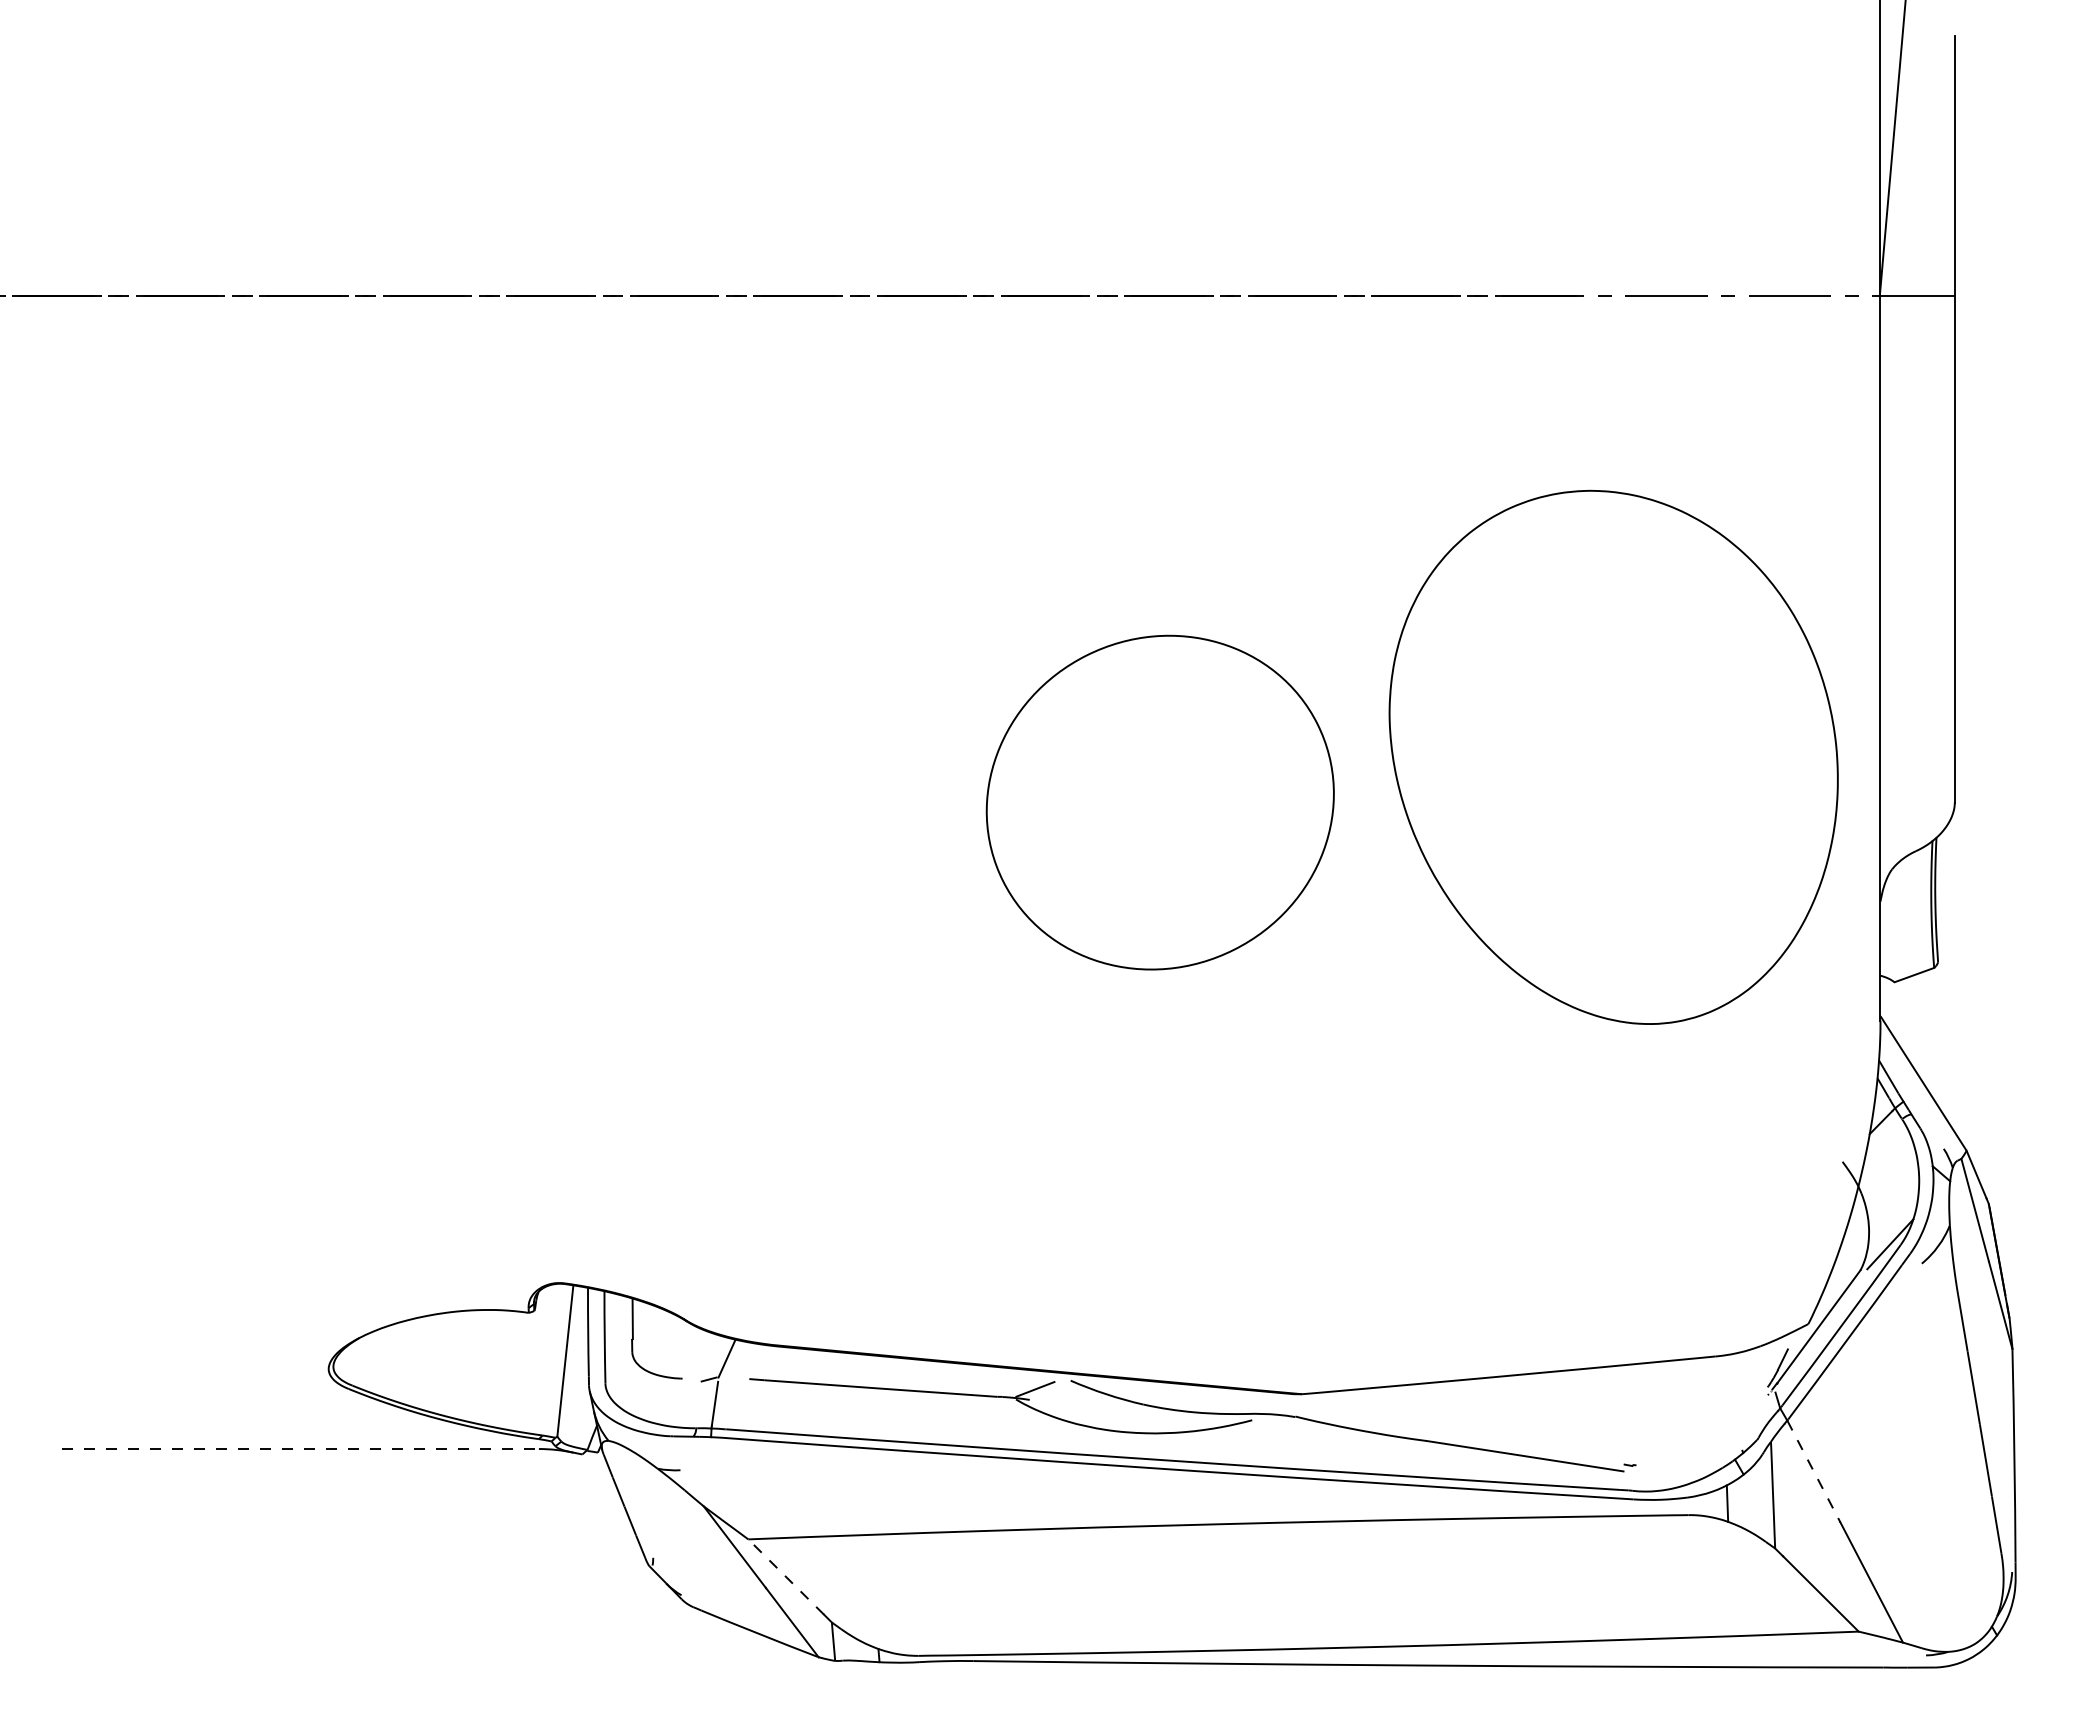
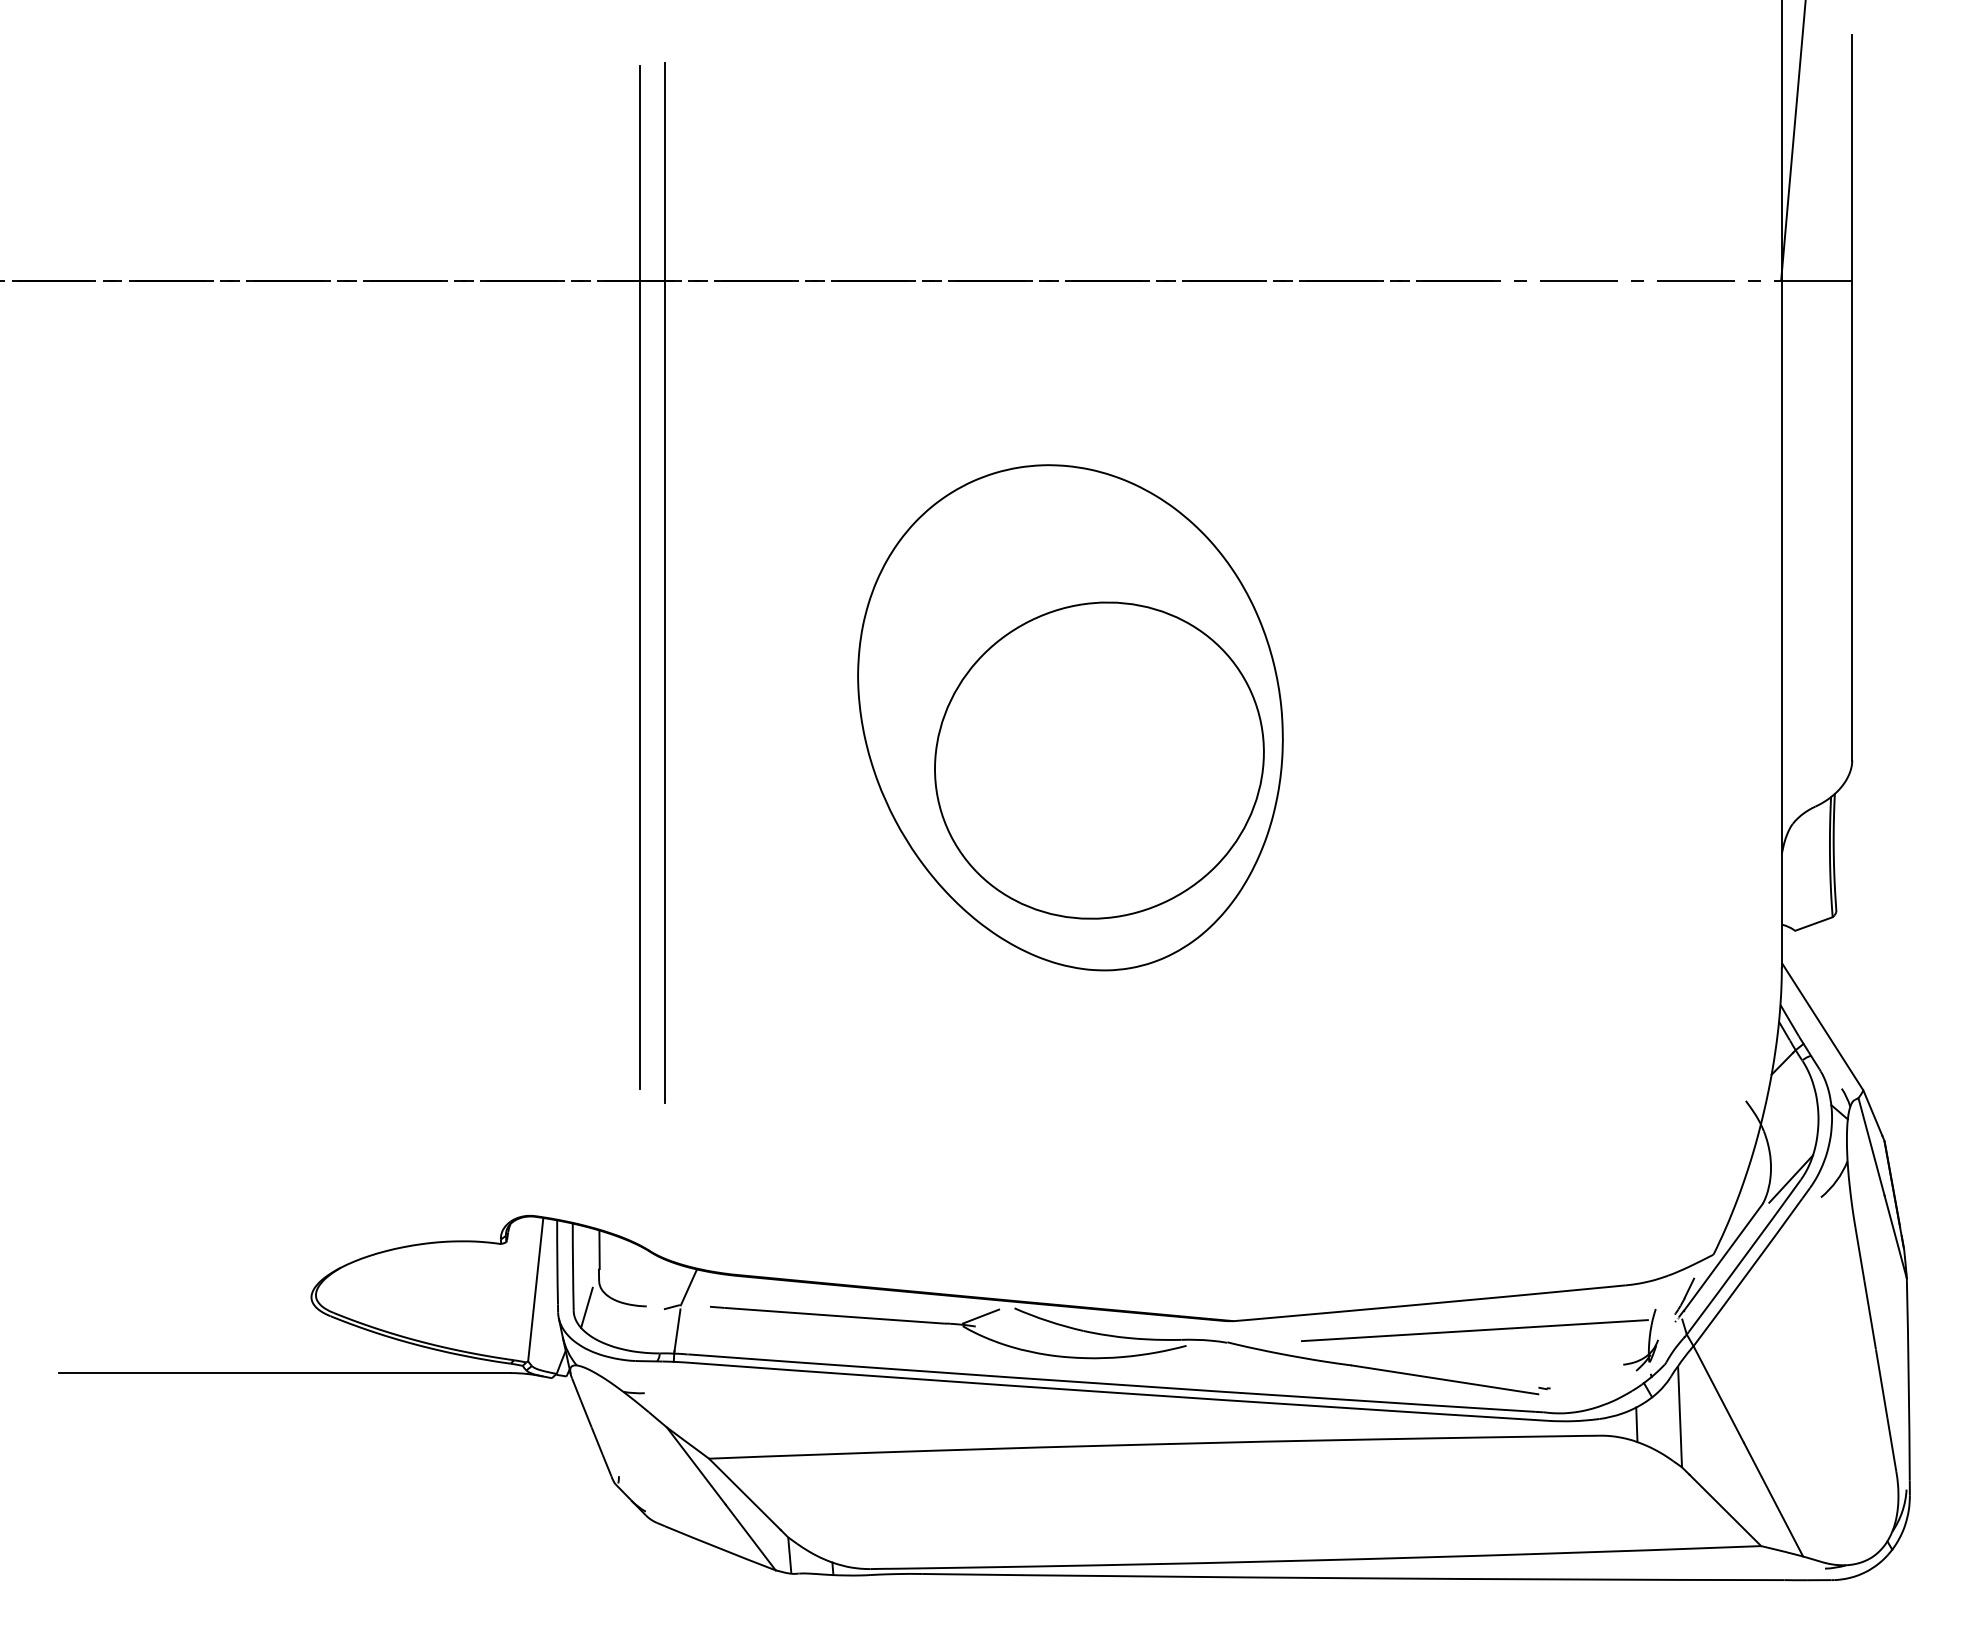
line: (674, 609) -> (639, 577), added
line: (702, 614) -> (665, 582), added
part: (1613, 756) -> (1070, 716), moved
line: (619, 1380) -> (587, 1308), added
part: (1557, 1405) -> (1475, 1331), added
line: (301, 1449) -> (285, 1373), dashed -> solid
line: (1814, 1472) -> (1719, 1395), dashed -> solid
line: (785, 1576) -> (744, 1493), dashed -> solid

